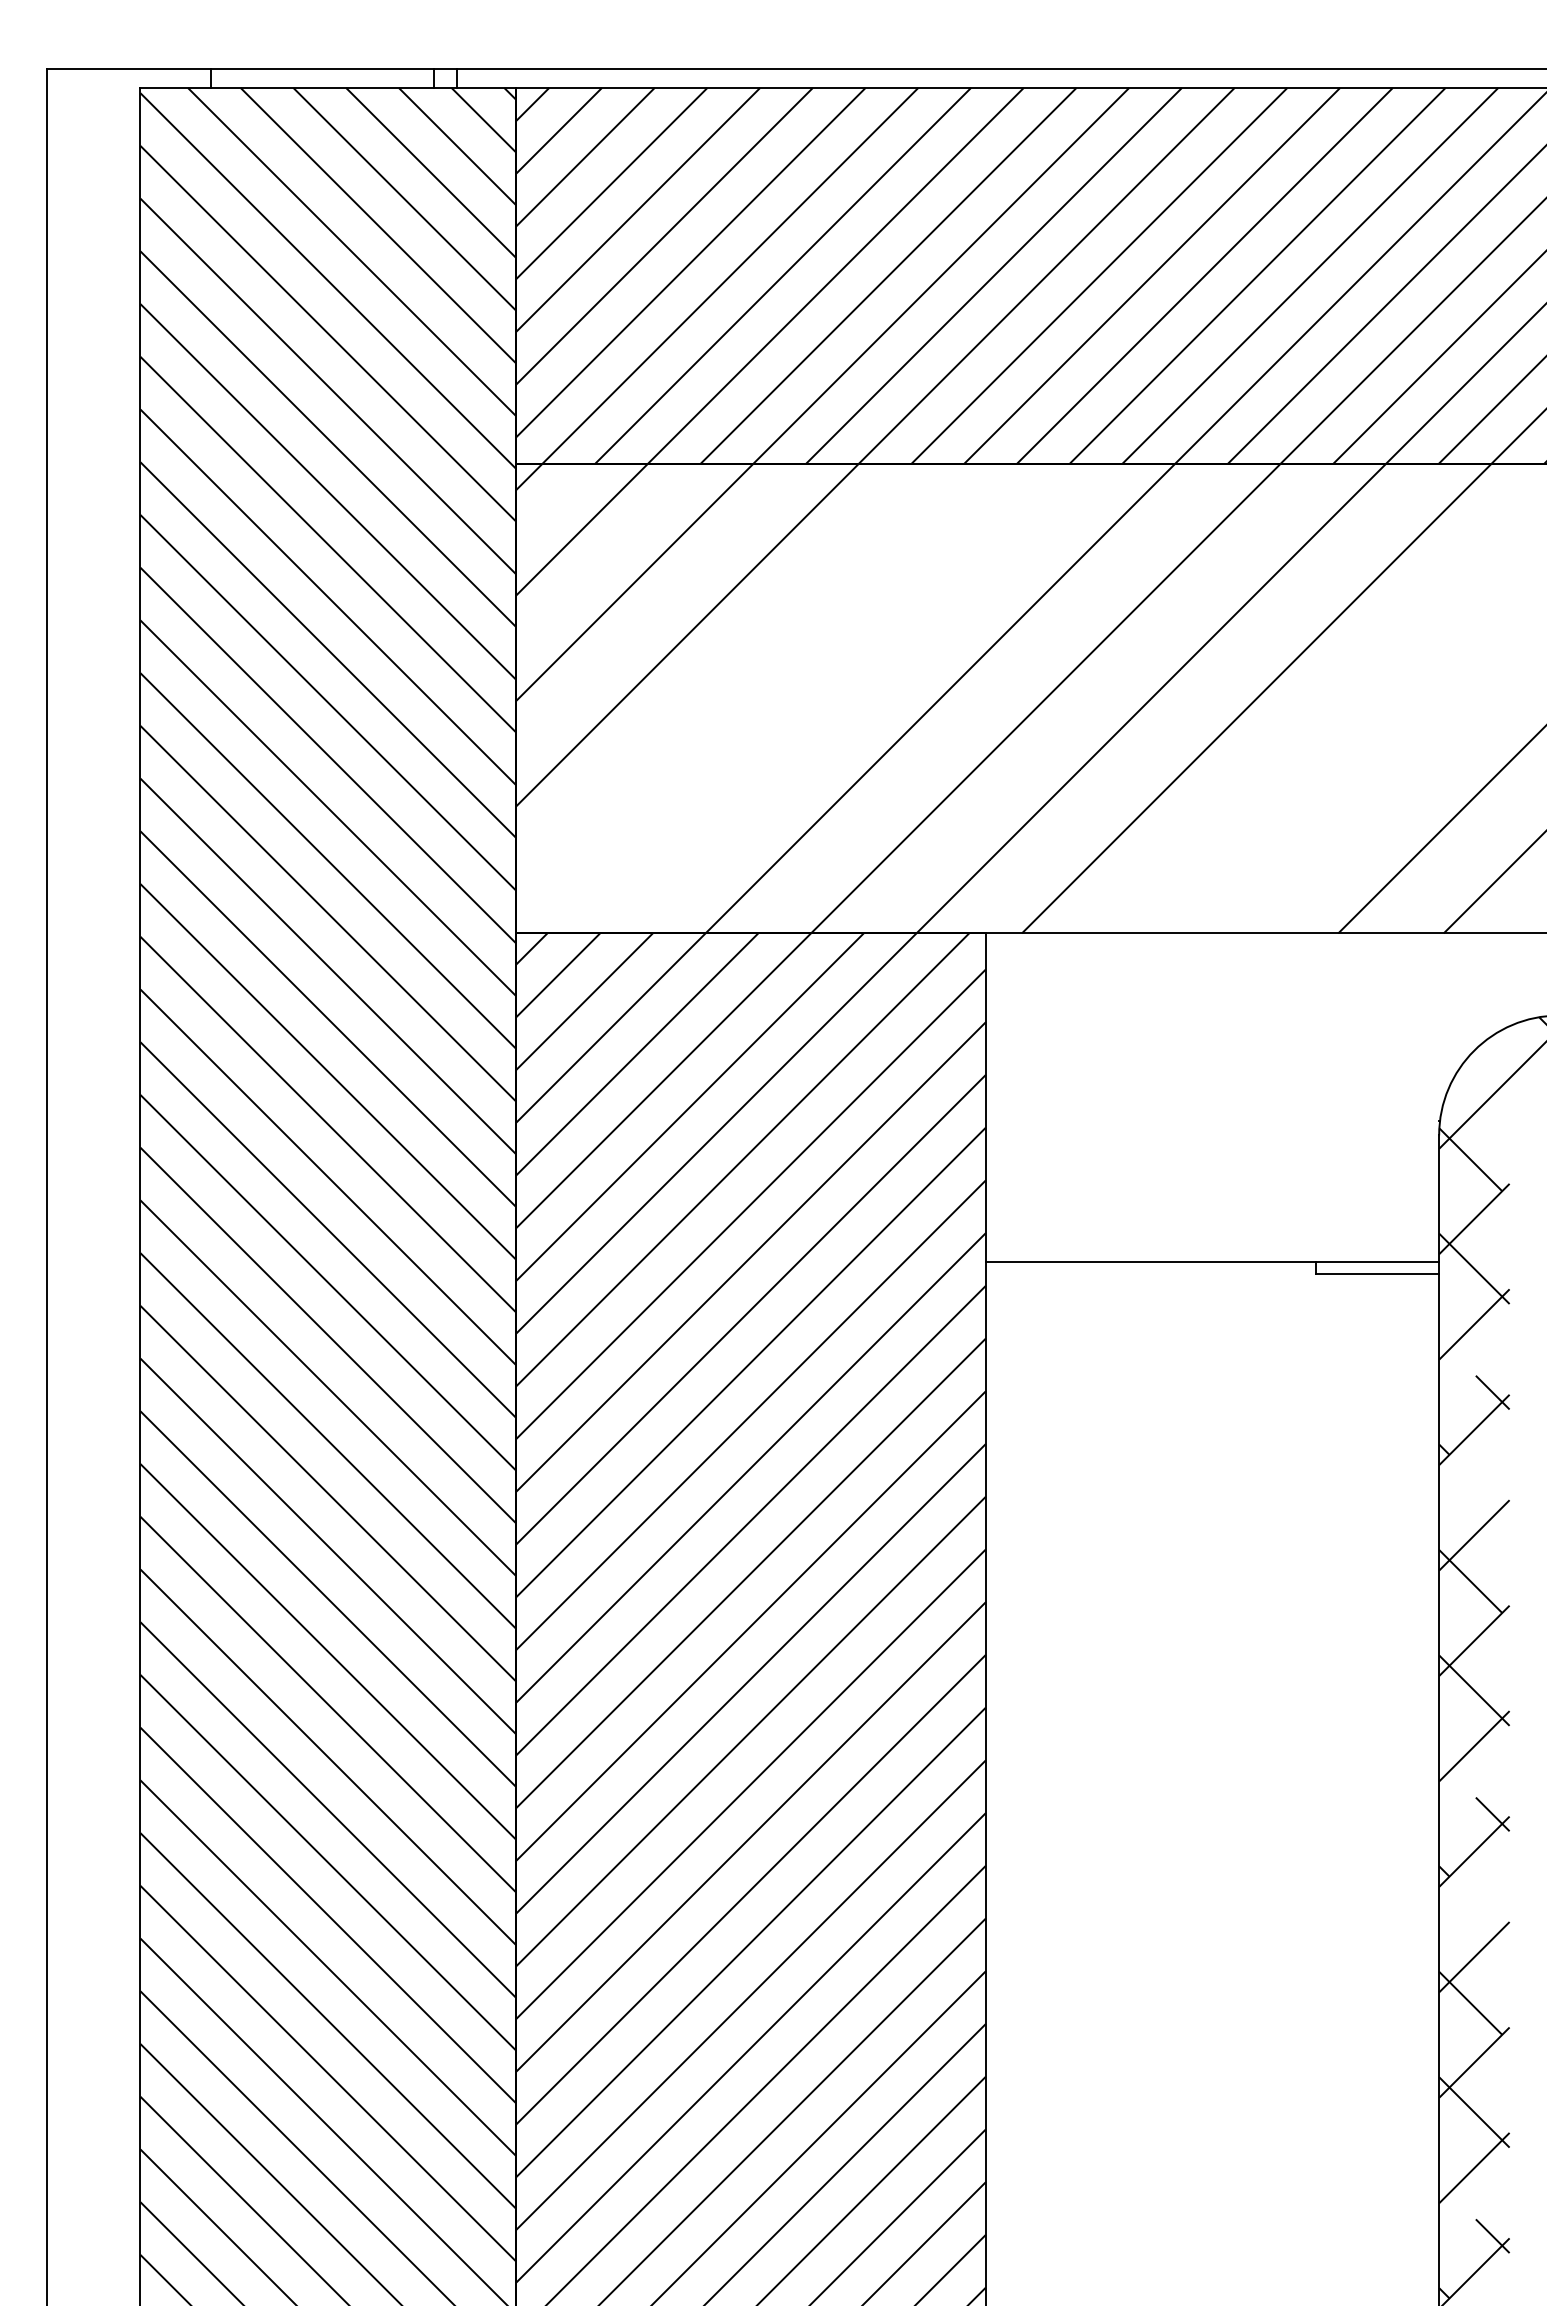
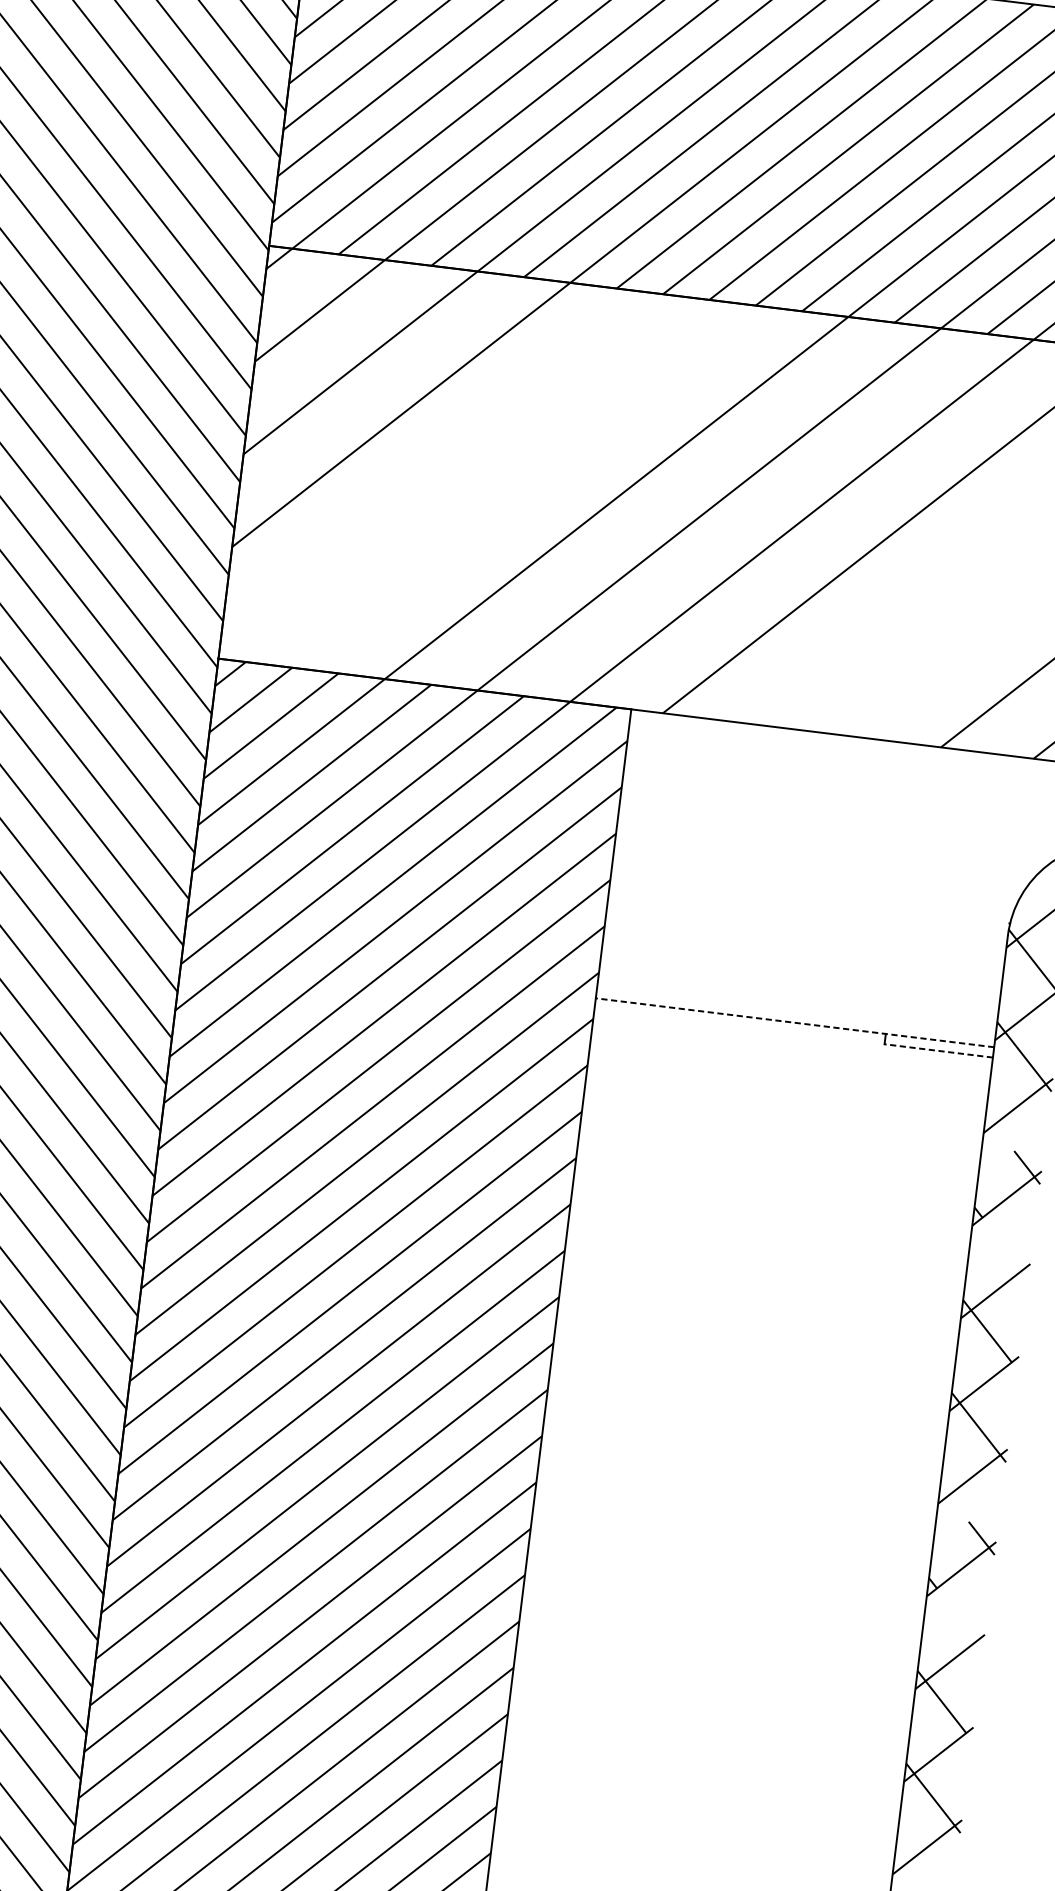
line: (1212, 1262) -> (794, 1023), solid -> dashed
line: (1377, 1273) -> (938, 1050), solid -> dashed

